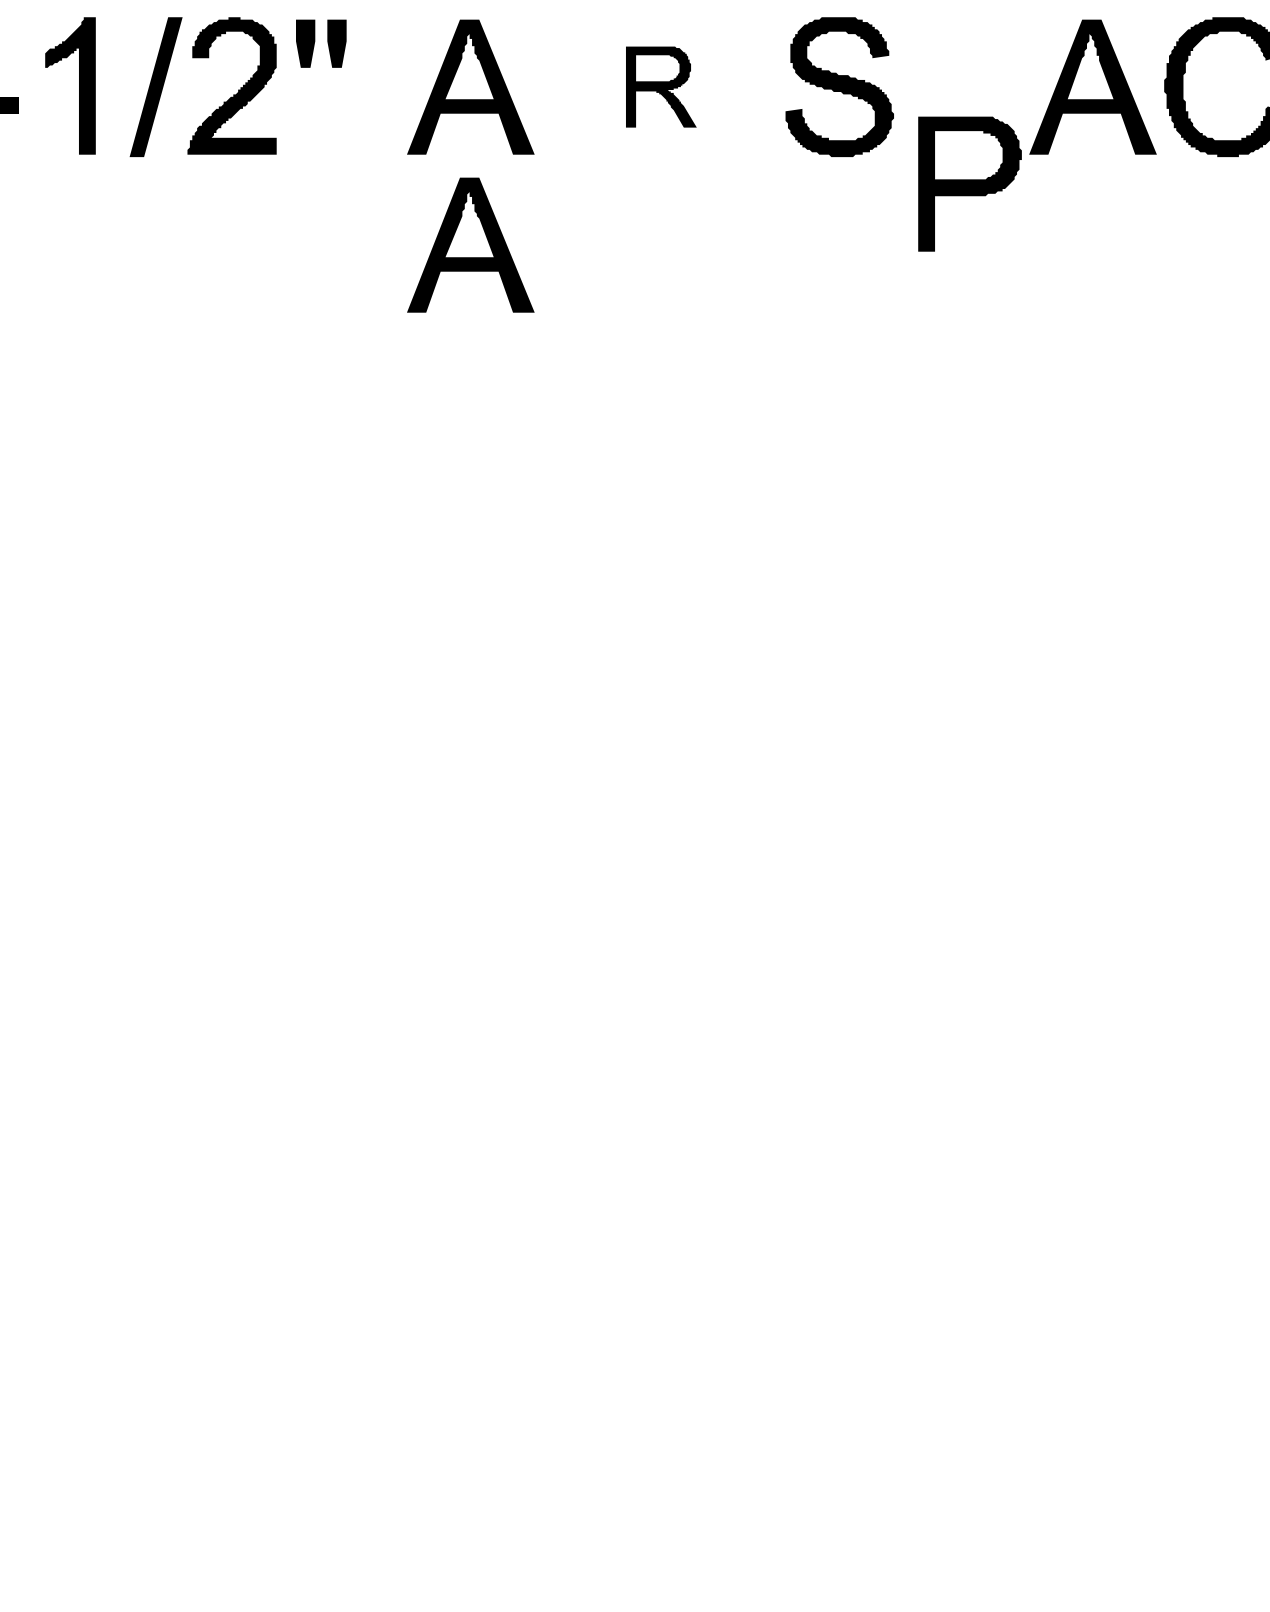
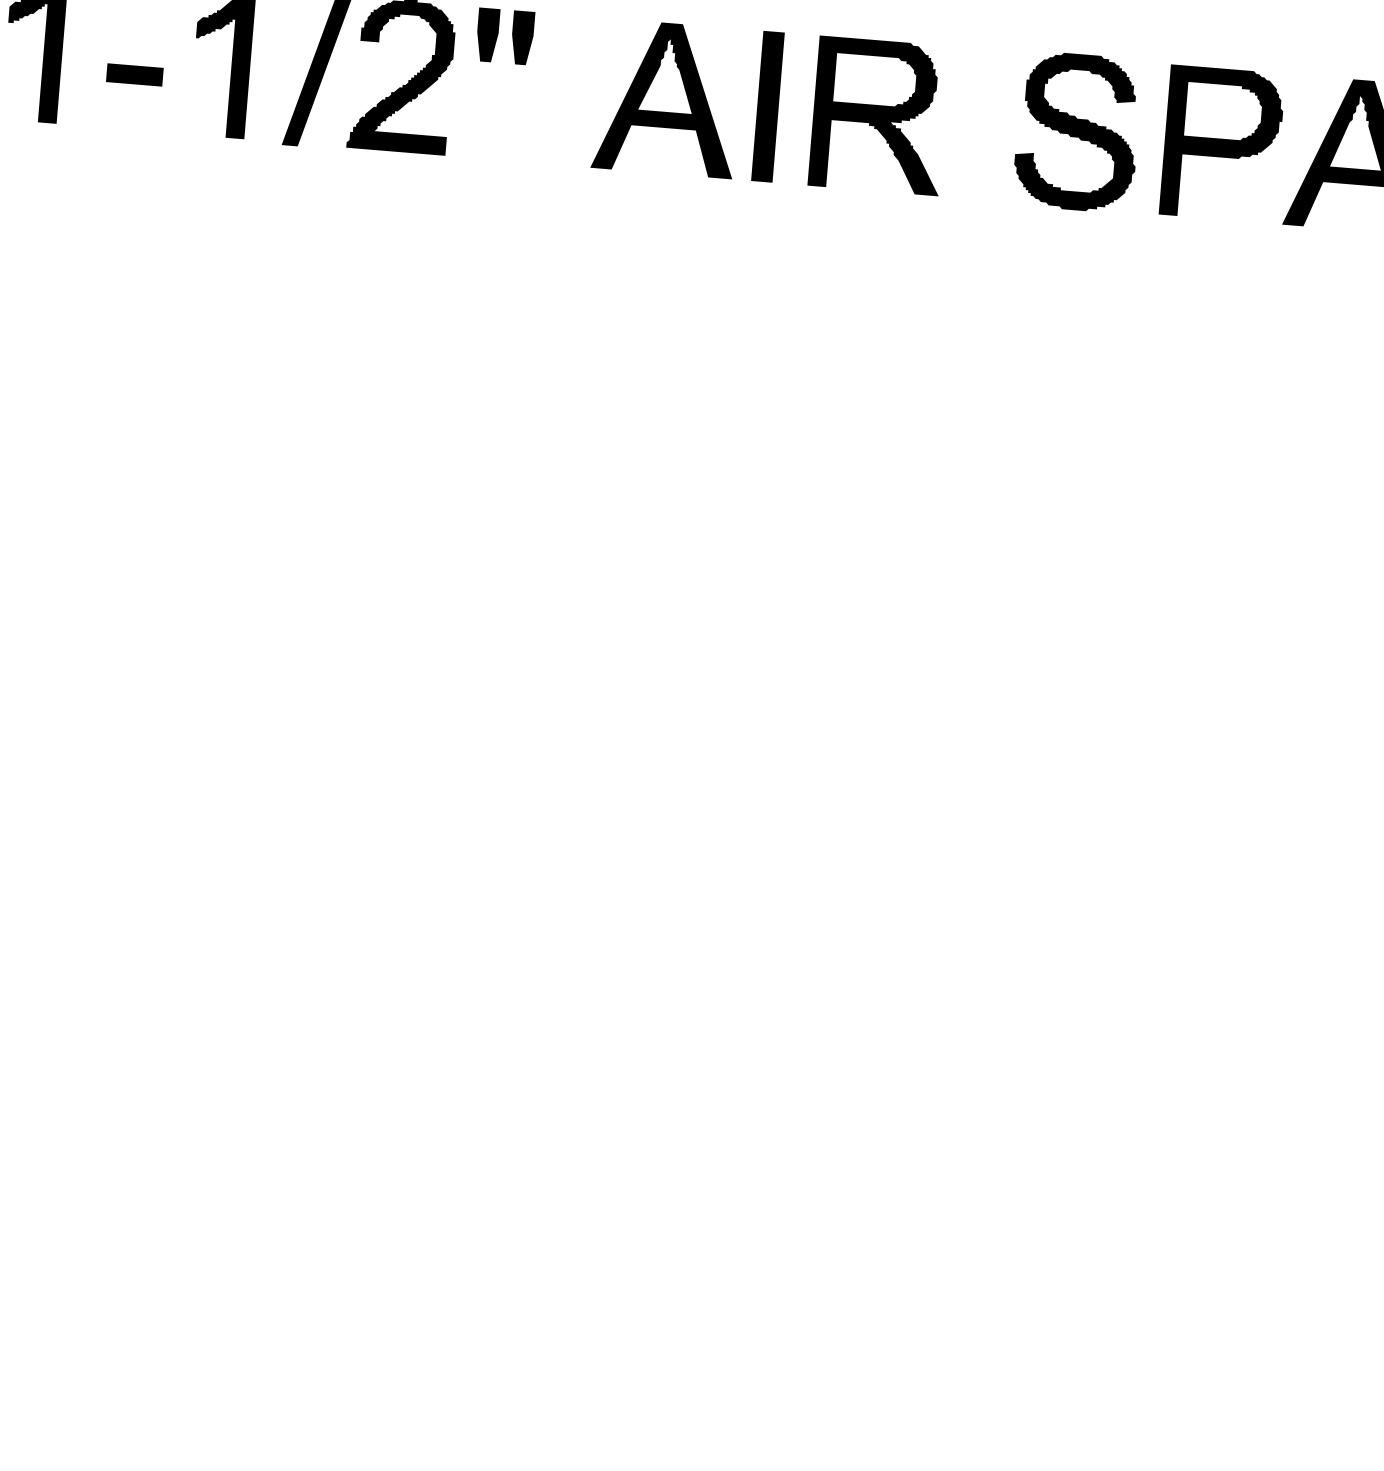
fill: (560, 86) -> (767, 105), added
part: (661, 86) -> (879, 115), size x1.67
part: (969, 183) -> (1221, 143), moved
part: (470, 244) -> (652, 273), removed

